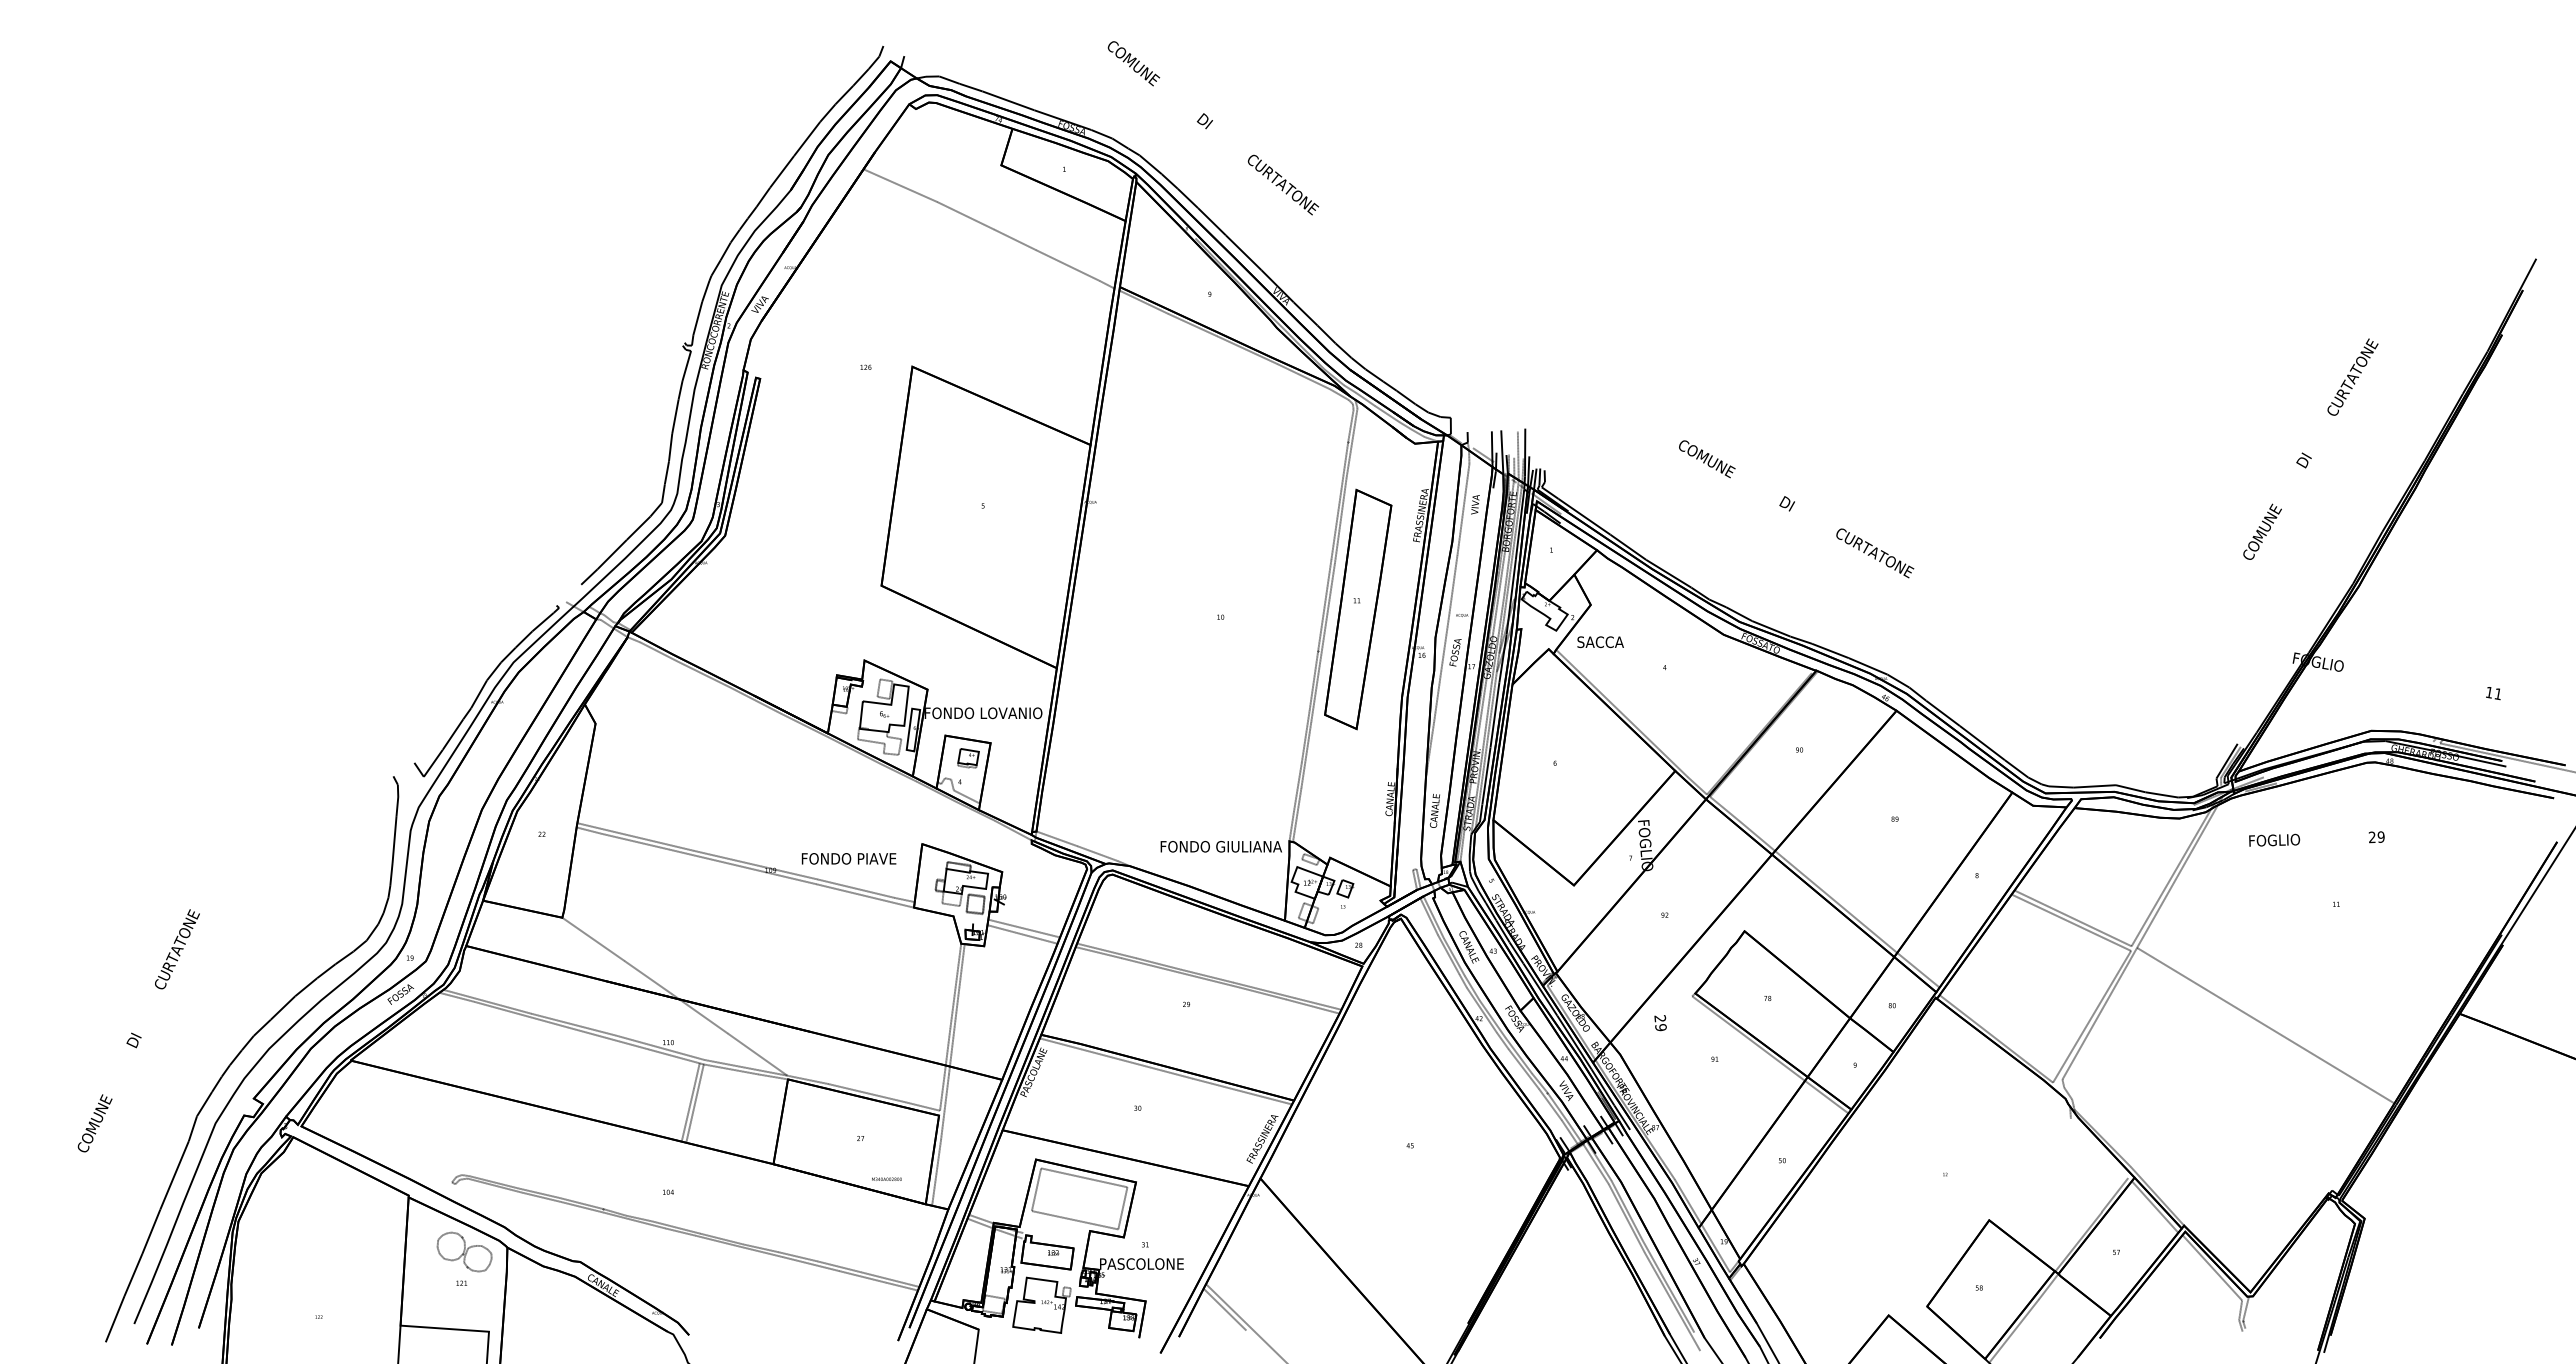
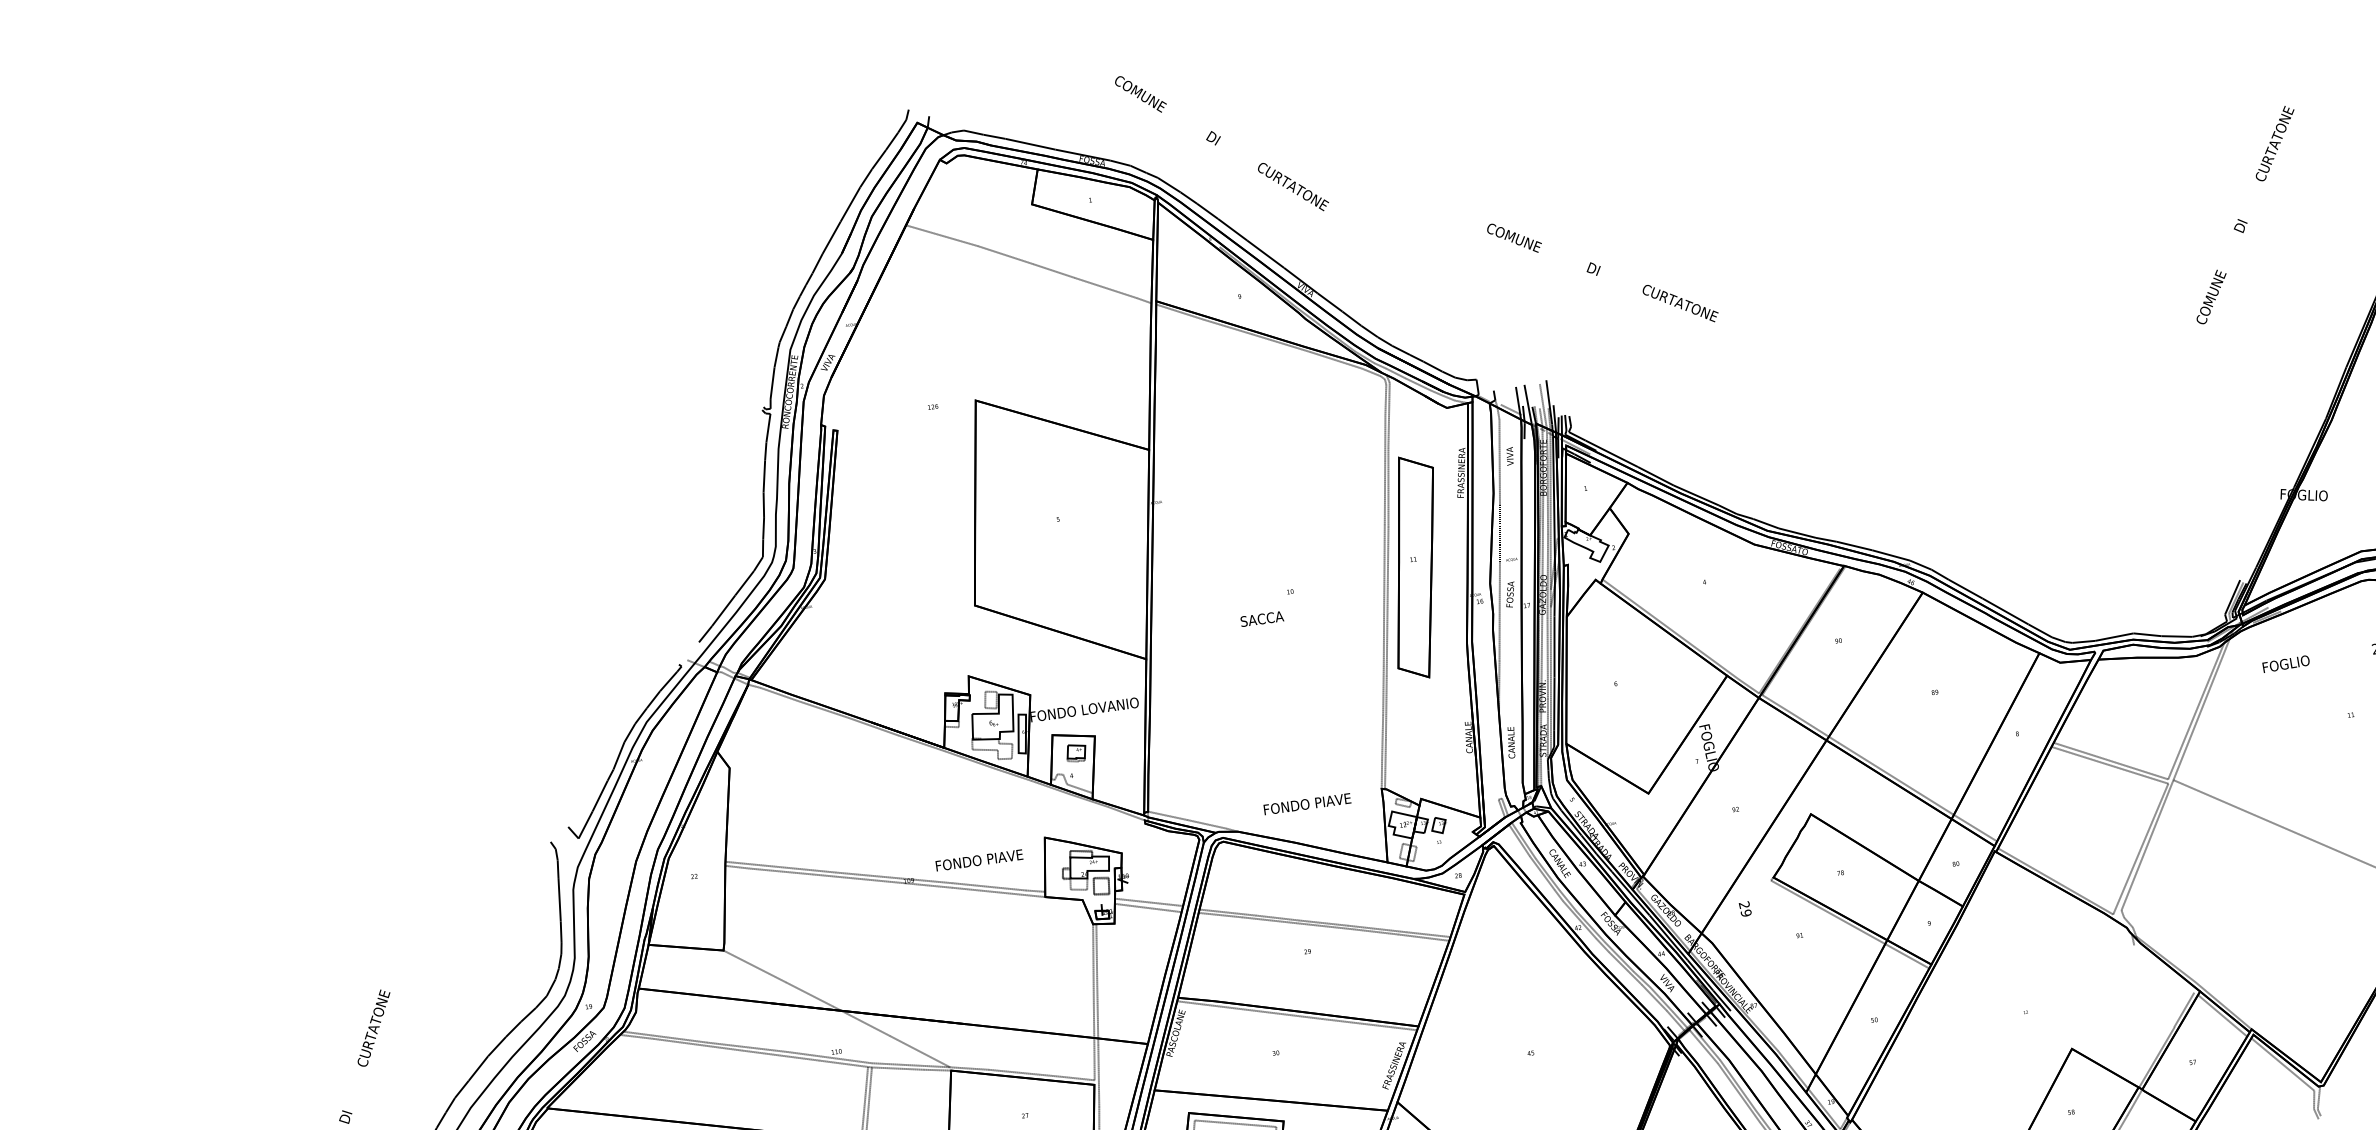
text: (2310, 448) -> (2245, 214), moved
text: (1796, 509) -> (1602, 273), moved
text: (1600, 642) -> (1262, 619), moved
text: (1249, 846) -> (1345, 798), FONDO GIULIANA -> FONDO PIAVE

